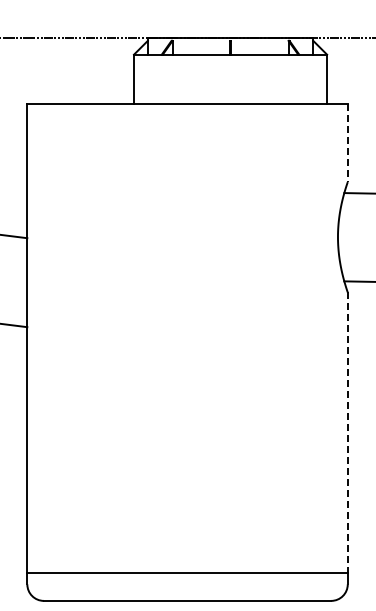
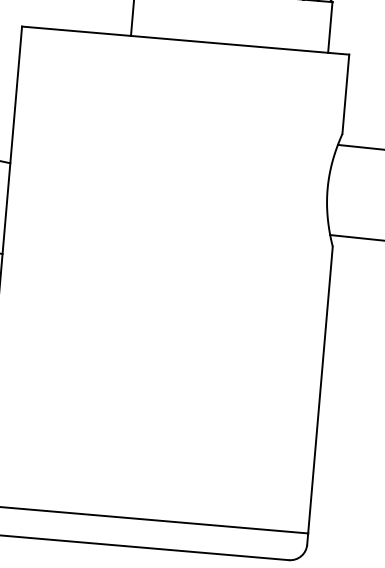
line: (347, 143) -> (345, 94), dashed -> solid
line: (347, 433) -> (320, 390), dashed -> solid

